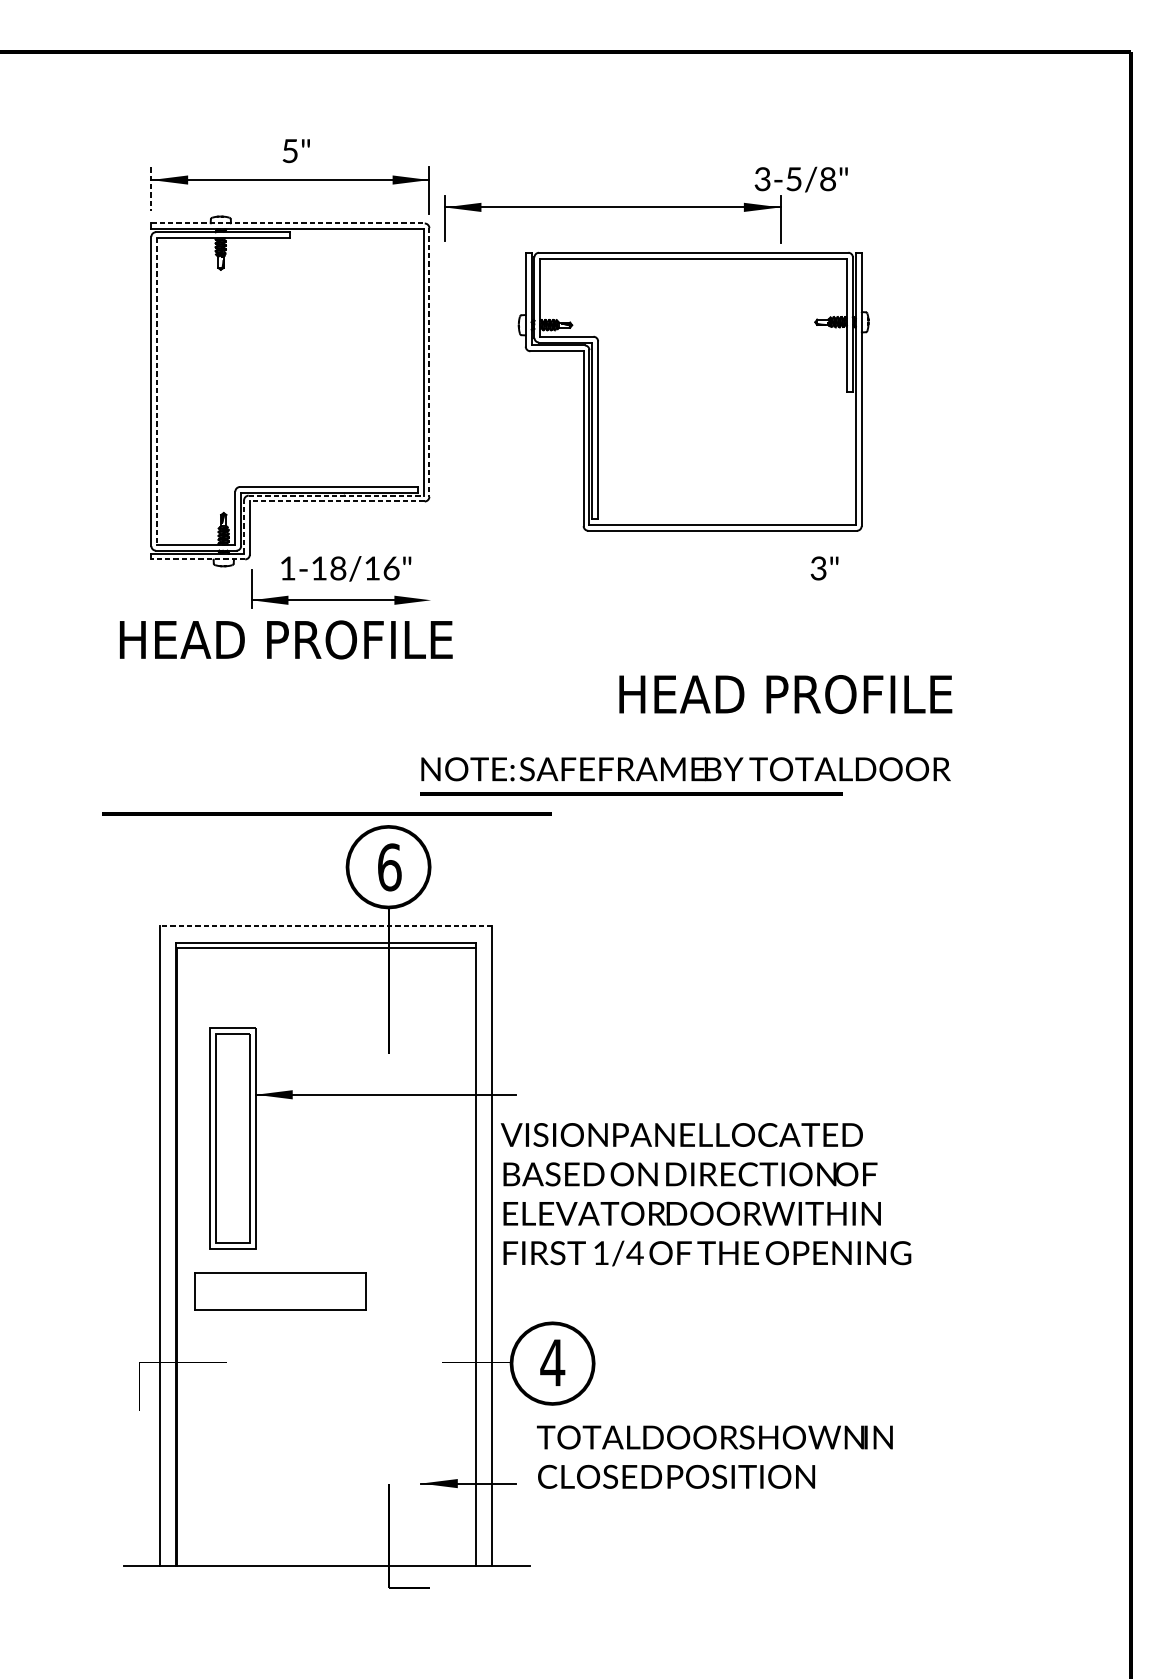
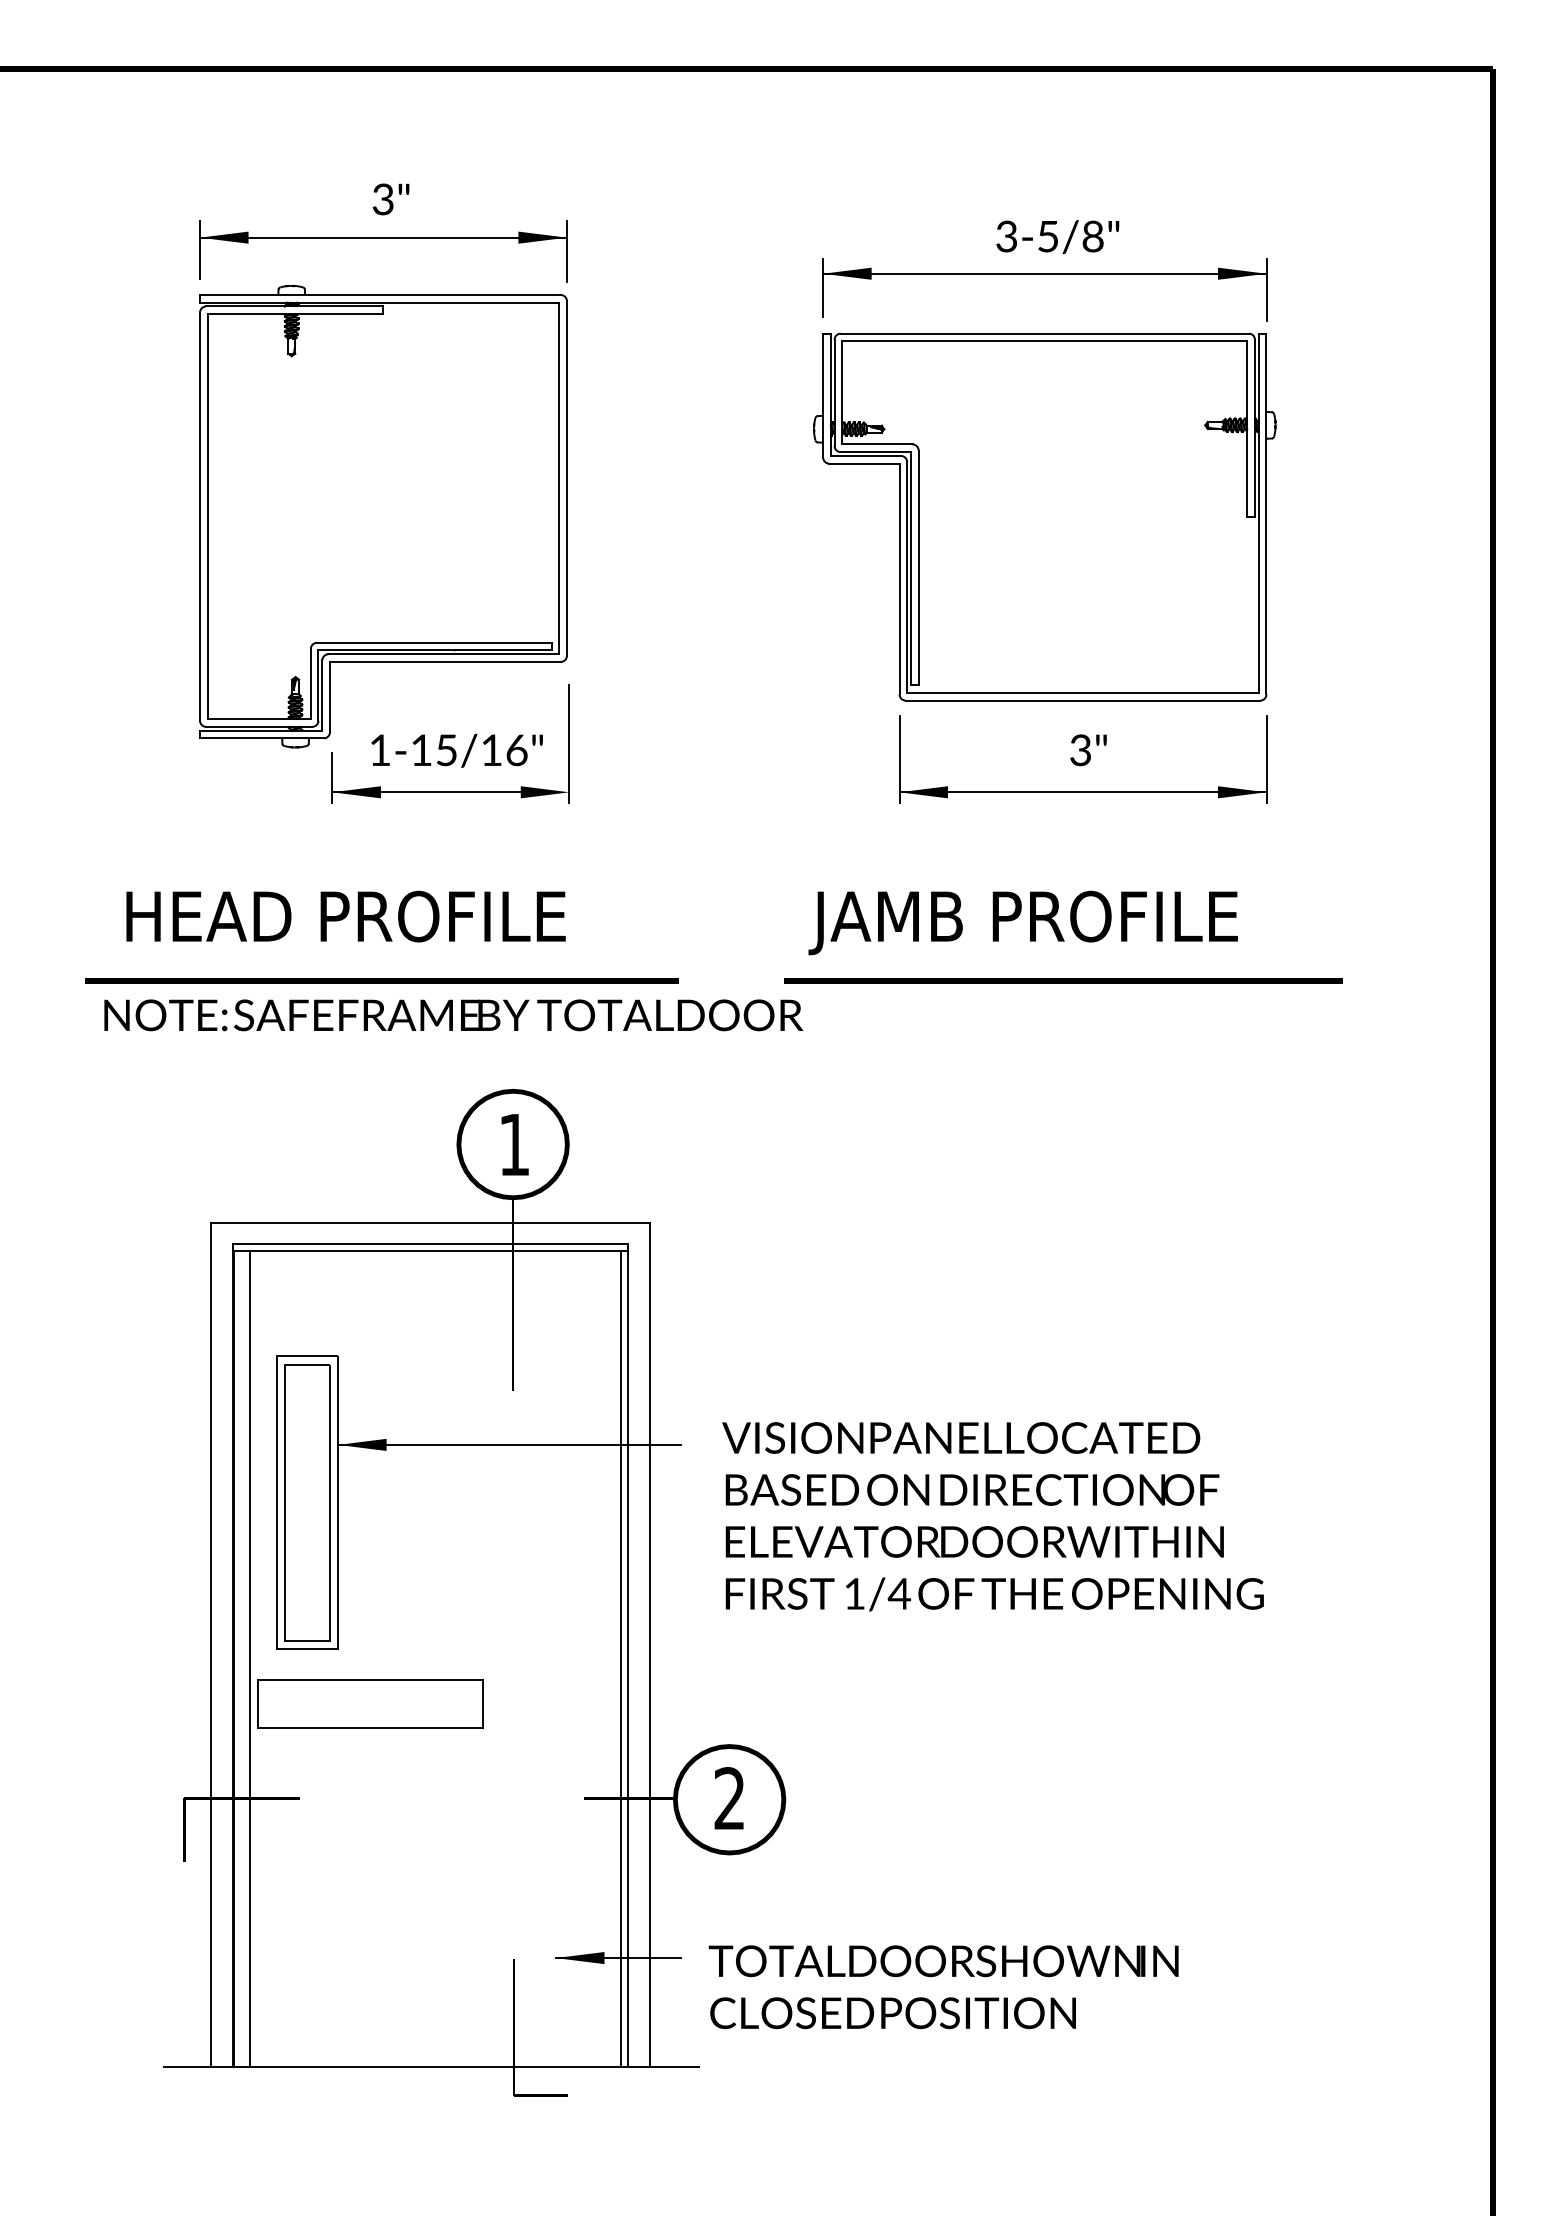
text: (289, 151) -> (382, 199), 5" -> 3"
line: (151, 189) -> (200, 249), dashed -> solid
part: (612, 207) -> (1044, 274), moved
line: (288, 223) -> (380, 295), dashed -> solid
line: (429, 362) -> (566, 478), dashed -> solid
line: (157, 391) -> (207, 516), dashed -> solid
part: (693, 391) -> (1044, 516), moved
line: (336, 495) -> (444, 654), dashed -> solid
line: (336, 501) -> (444, 661), dashed -> solid
line: (244, 526) -> (322, 695), dashed -> solid
line: (197, 559) -> (261, 738), dashed -> solid
line: (431, 563) -> (569, 743), added
text: (338, 568) -> (446, 750), 1-18/16" -> 1-15/16"
part: (820, 599) -> (1083, 791), added
text: (285, 639) -> (345, 916), moved
text: (782, 698) -> (1032, 922), HEAD PROFILE -> JAMB PROFILE
text: (685, 769) -> (453, 1015), moved
line: (631, 793) -> (1063, 980), moved
line: (326, 813) -> (381, 980), moved
text: (389, 867) -> (514, 1144), 6 -> 1
line: (326, 926) -> (430, 1222), dashed -> solid
text: (705, 1194) -> (992, 1516), moved
line: (189, 1257) -> (250, 1659), added
line: (470, 1257) -> (621, 1659), added
text: (552, 1362) -> (729, 1798), 4 -> 2
text: (714, 1457) -> (943, 1987), moved

